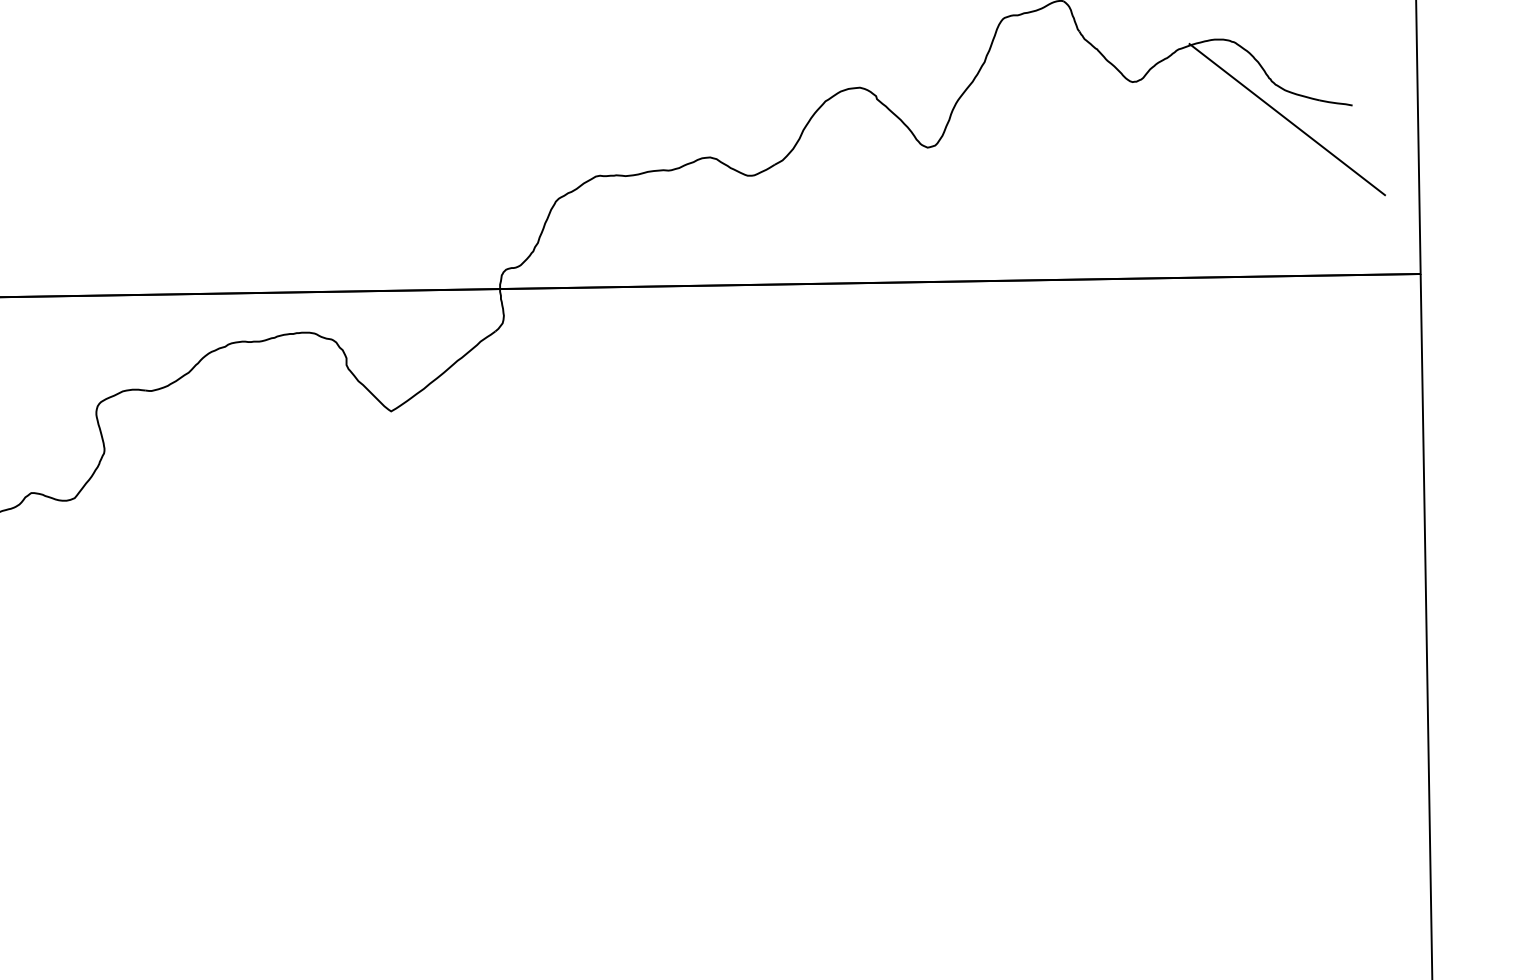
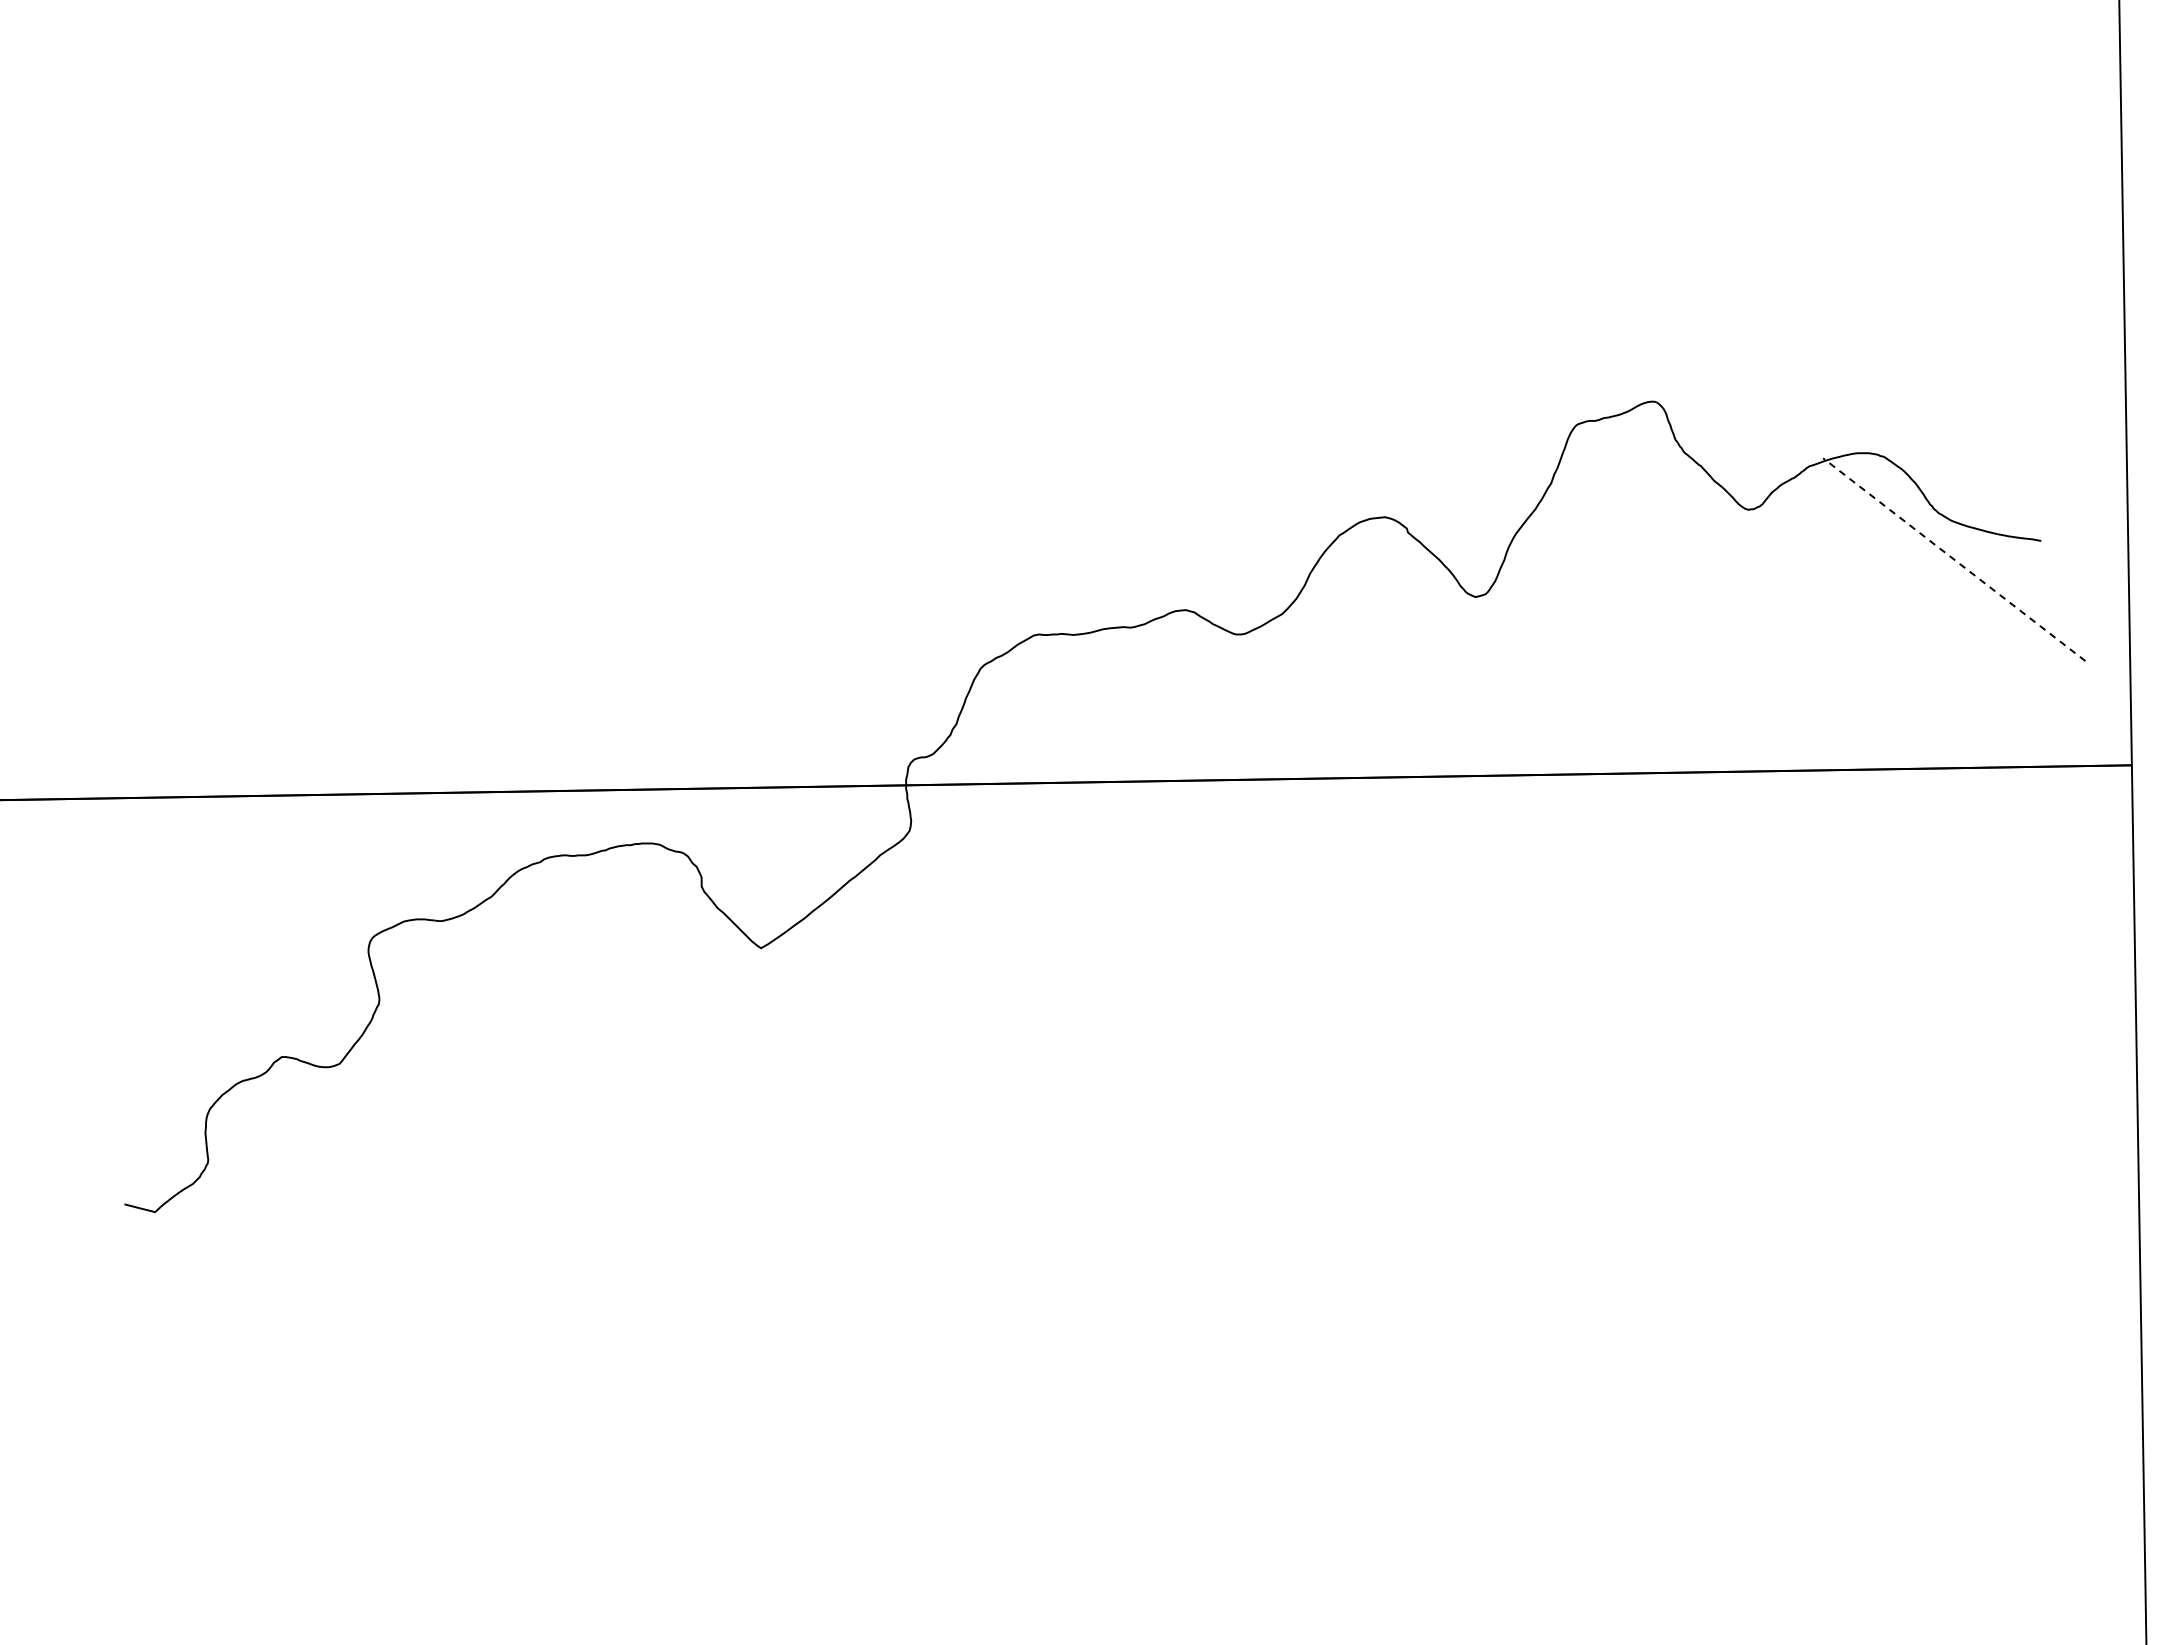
line: (1287, 119) -> (1954, 559), solid -> dashed

